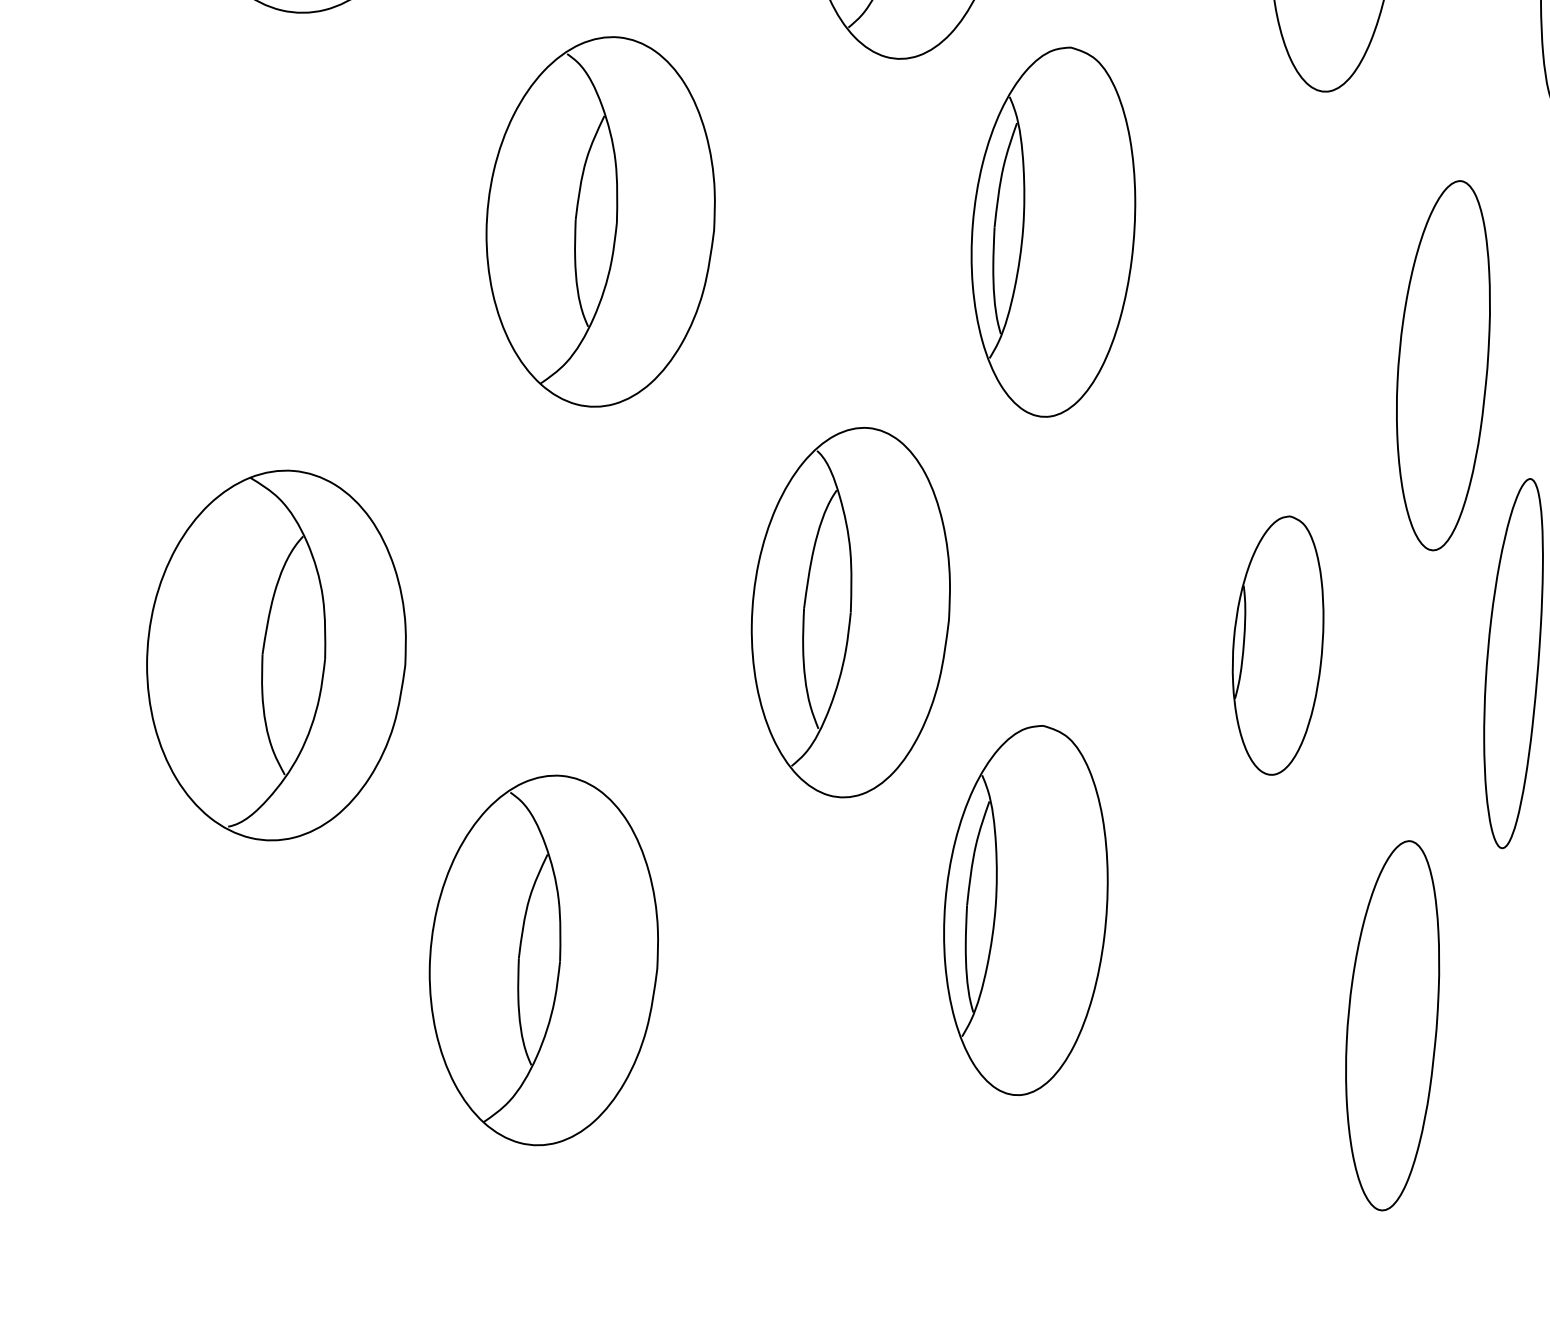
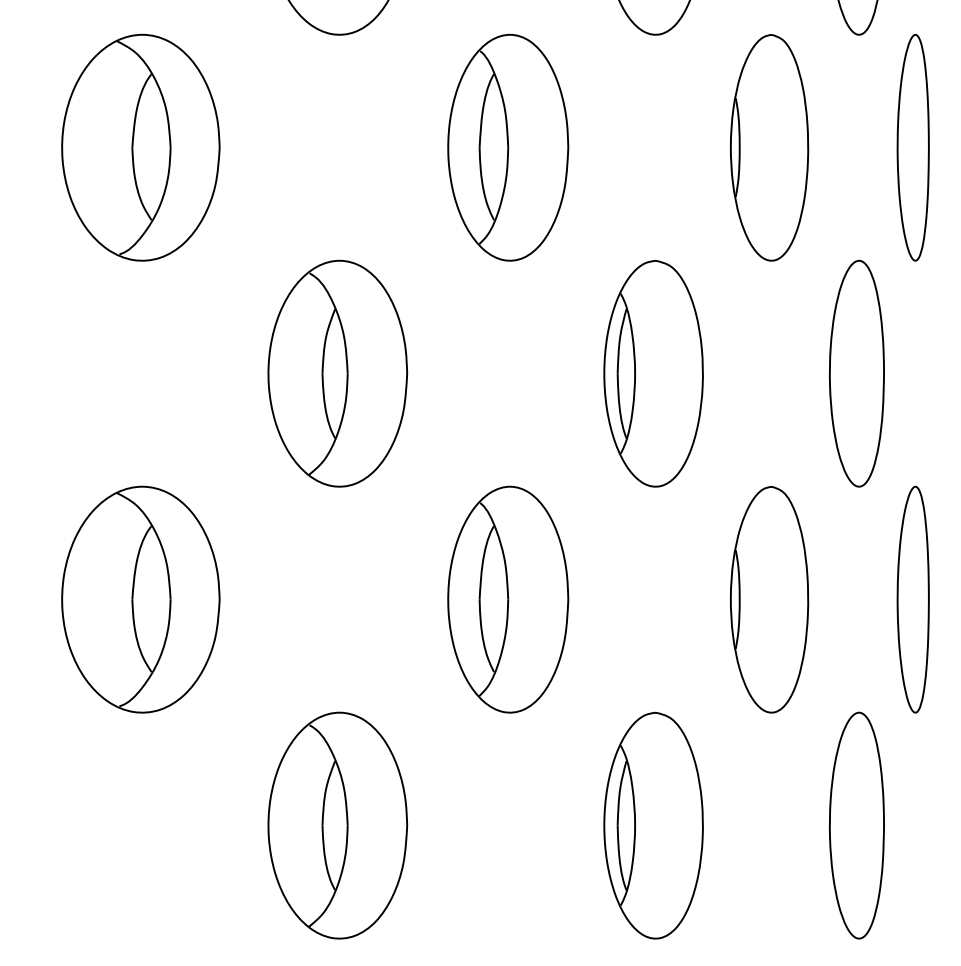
part: (1053, 231) -> (653, 373), moved
part: (1442, 364) -> (856, 373), moved
part: (1277, 644) -> (769, 599), size x1.43
part: (275, 654) -> (140, 599), moved
part: (1025, 909) -> (653, 825), moved

